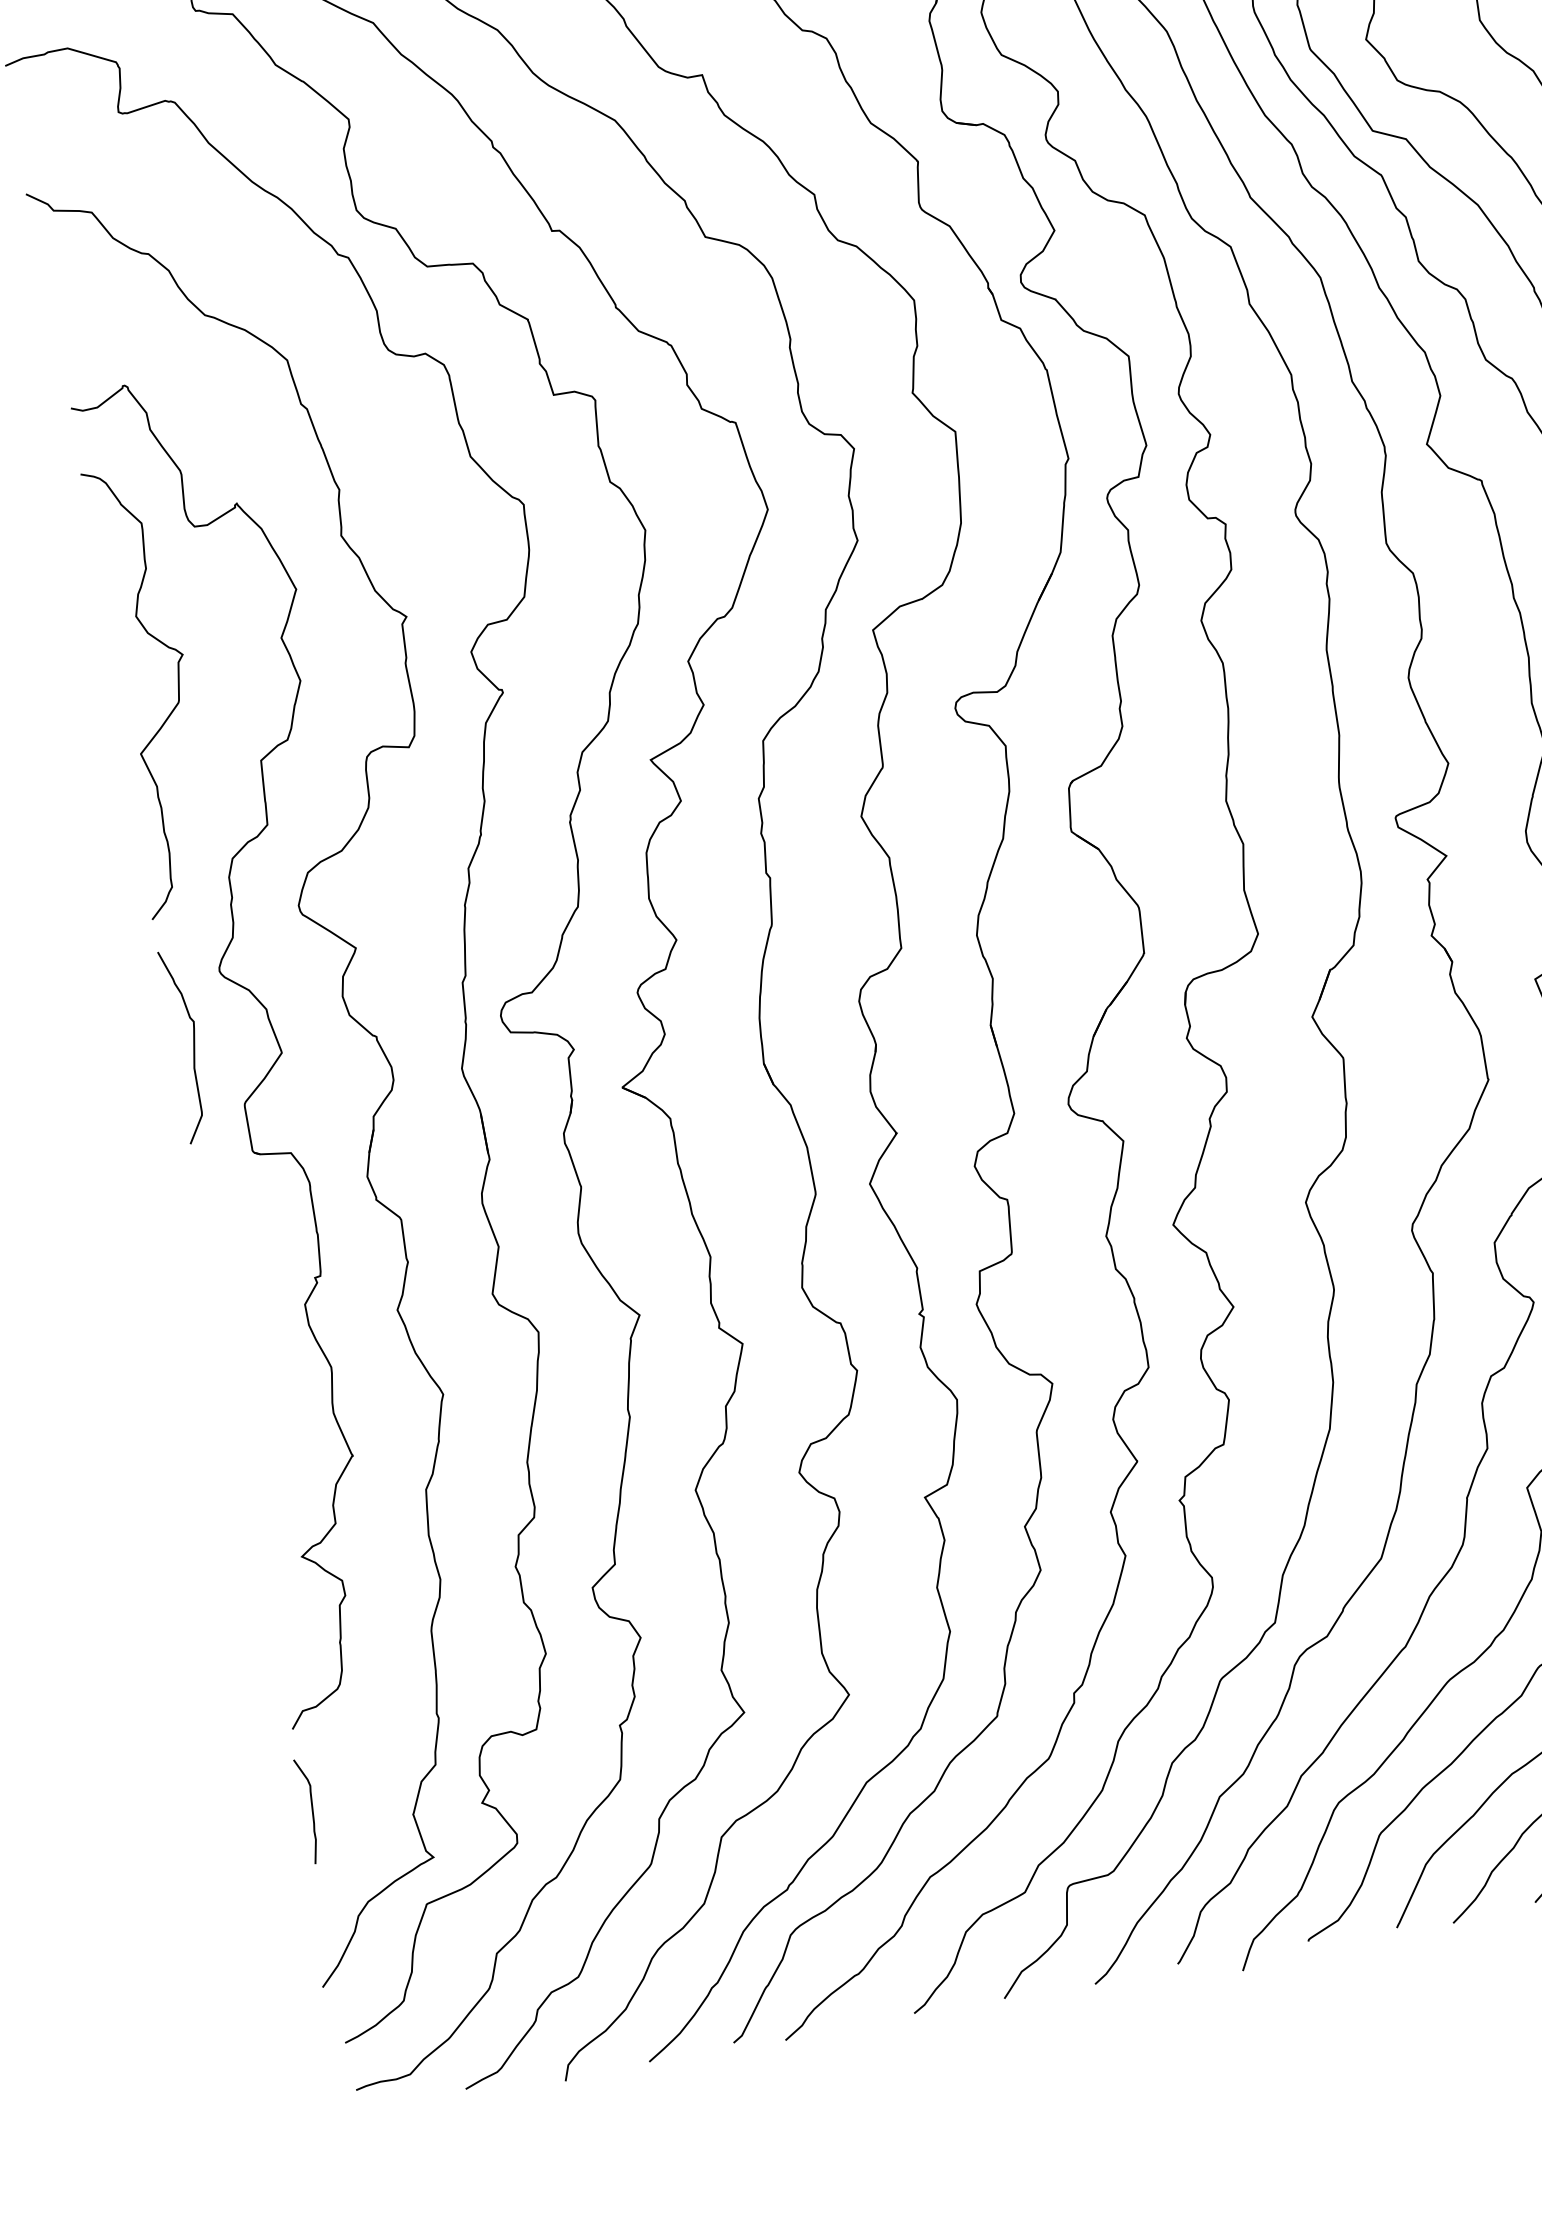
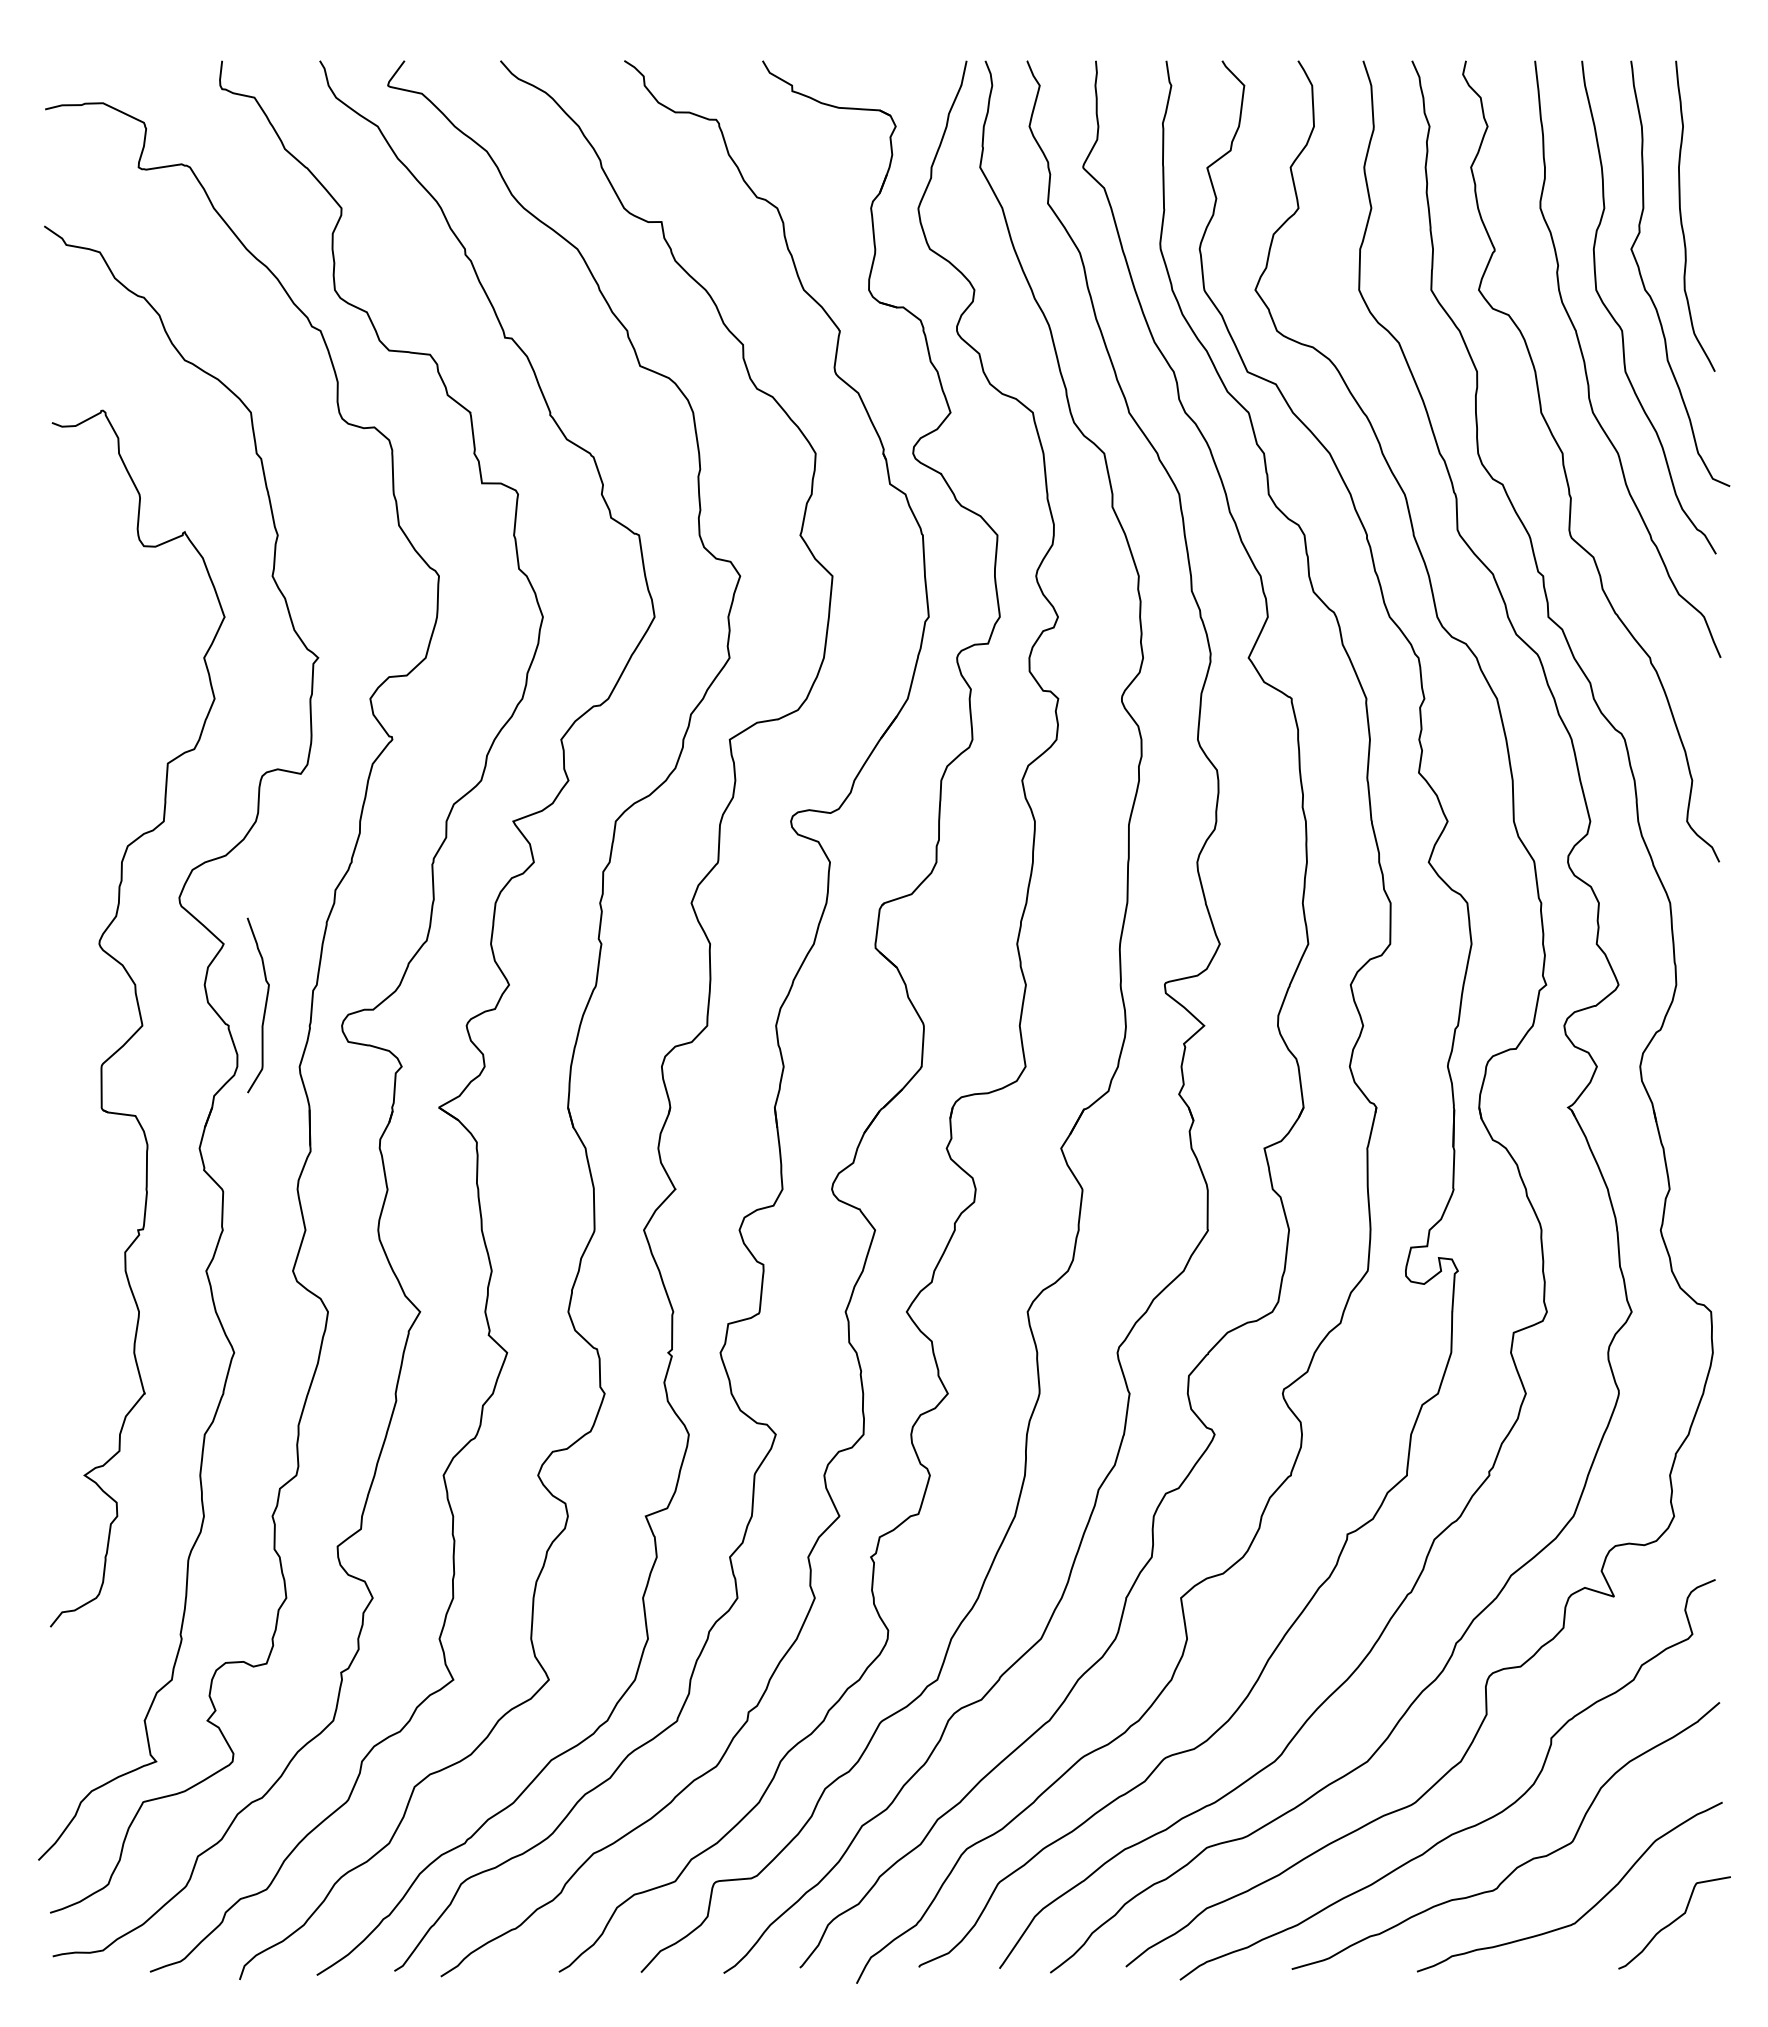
curve: (177, 687) -> (104, 686), removed
curve: (192, 1046) -> (264, 1006), moved
curve: (311, 1810) -> (55, 1701), removed

